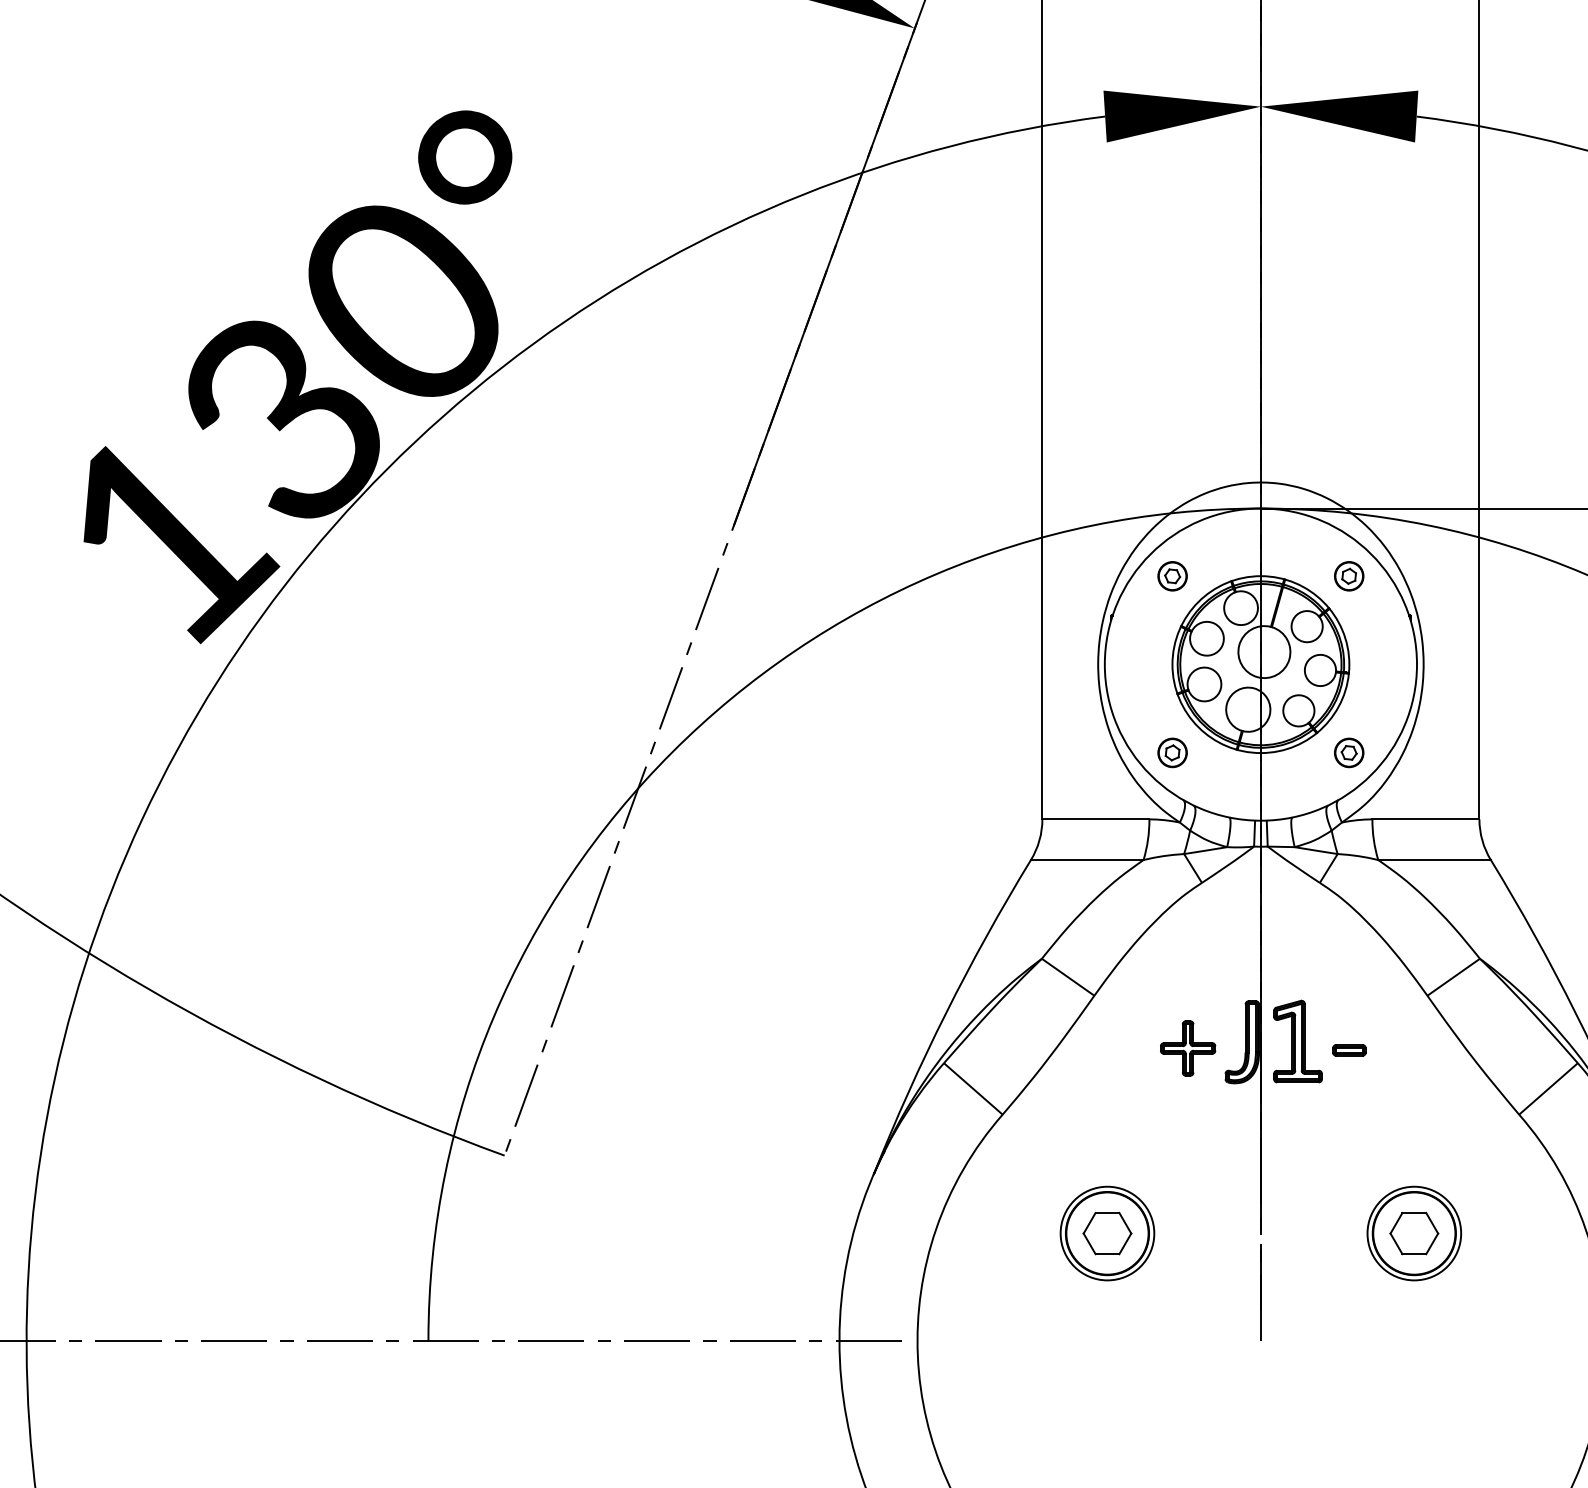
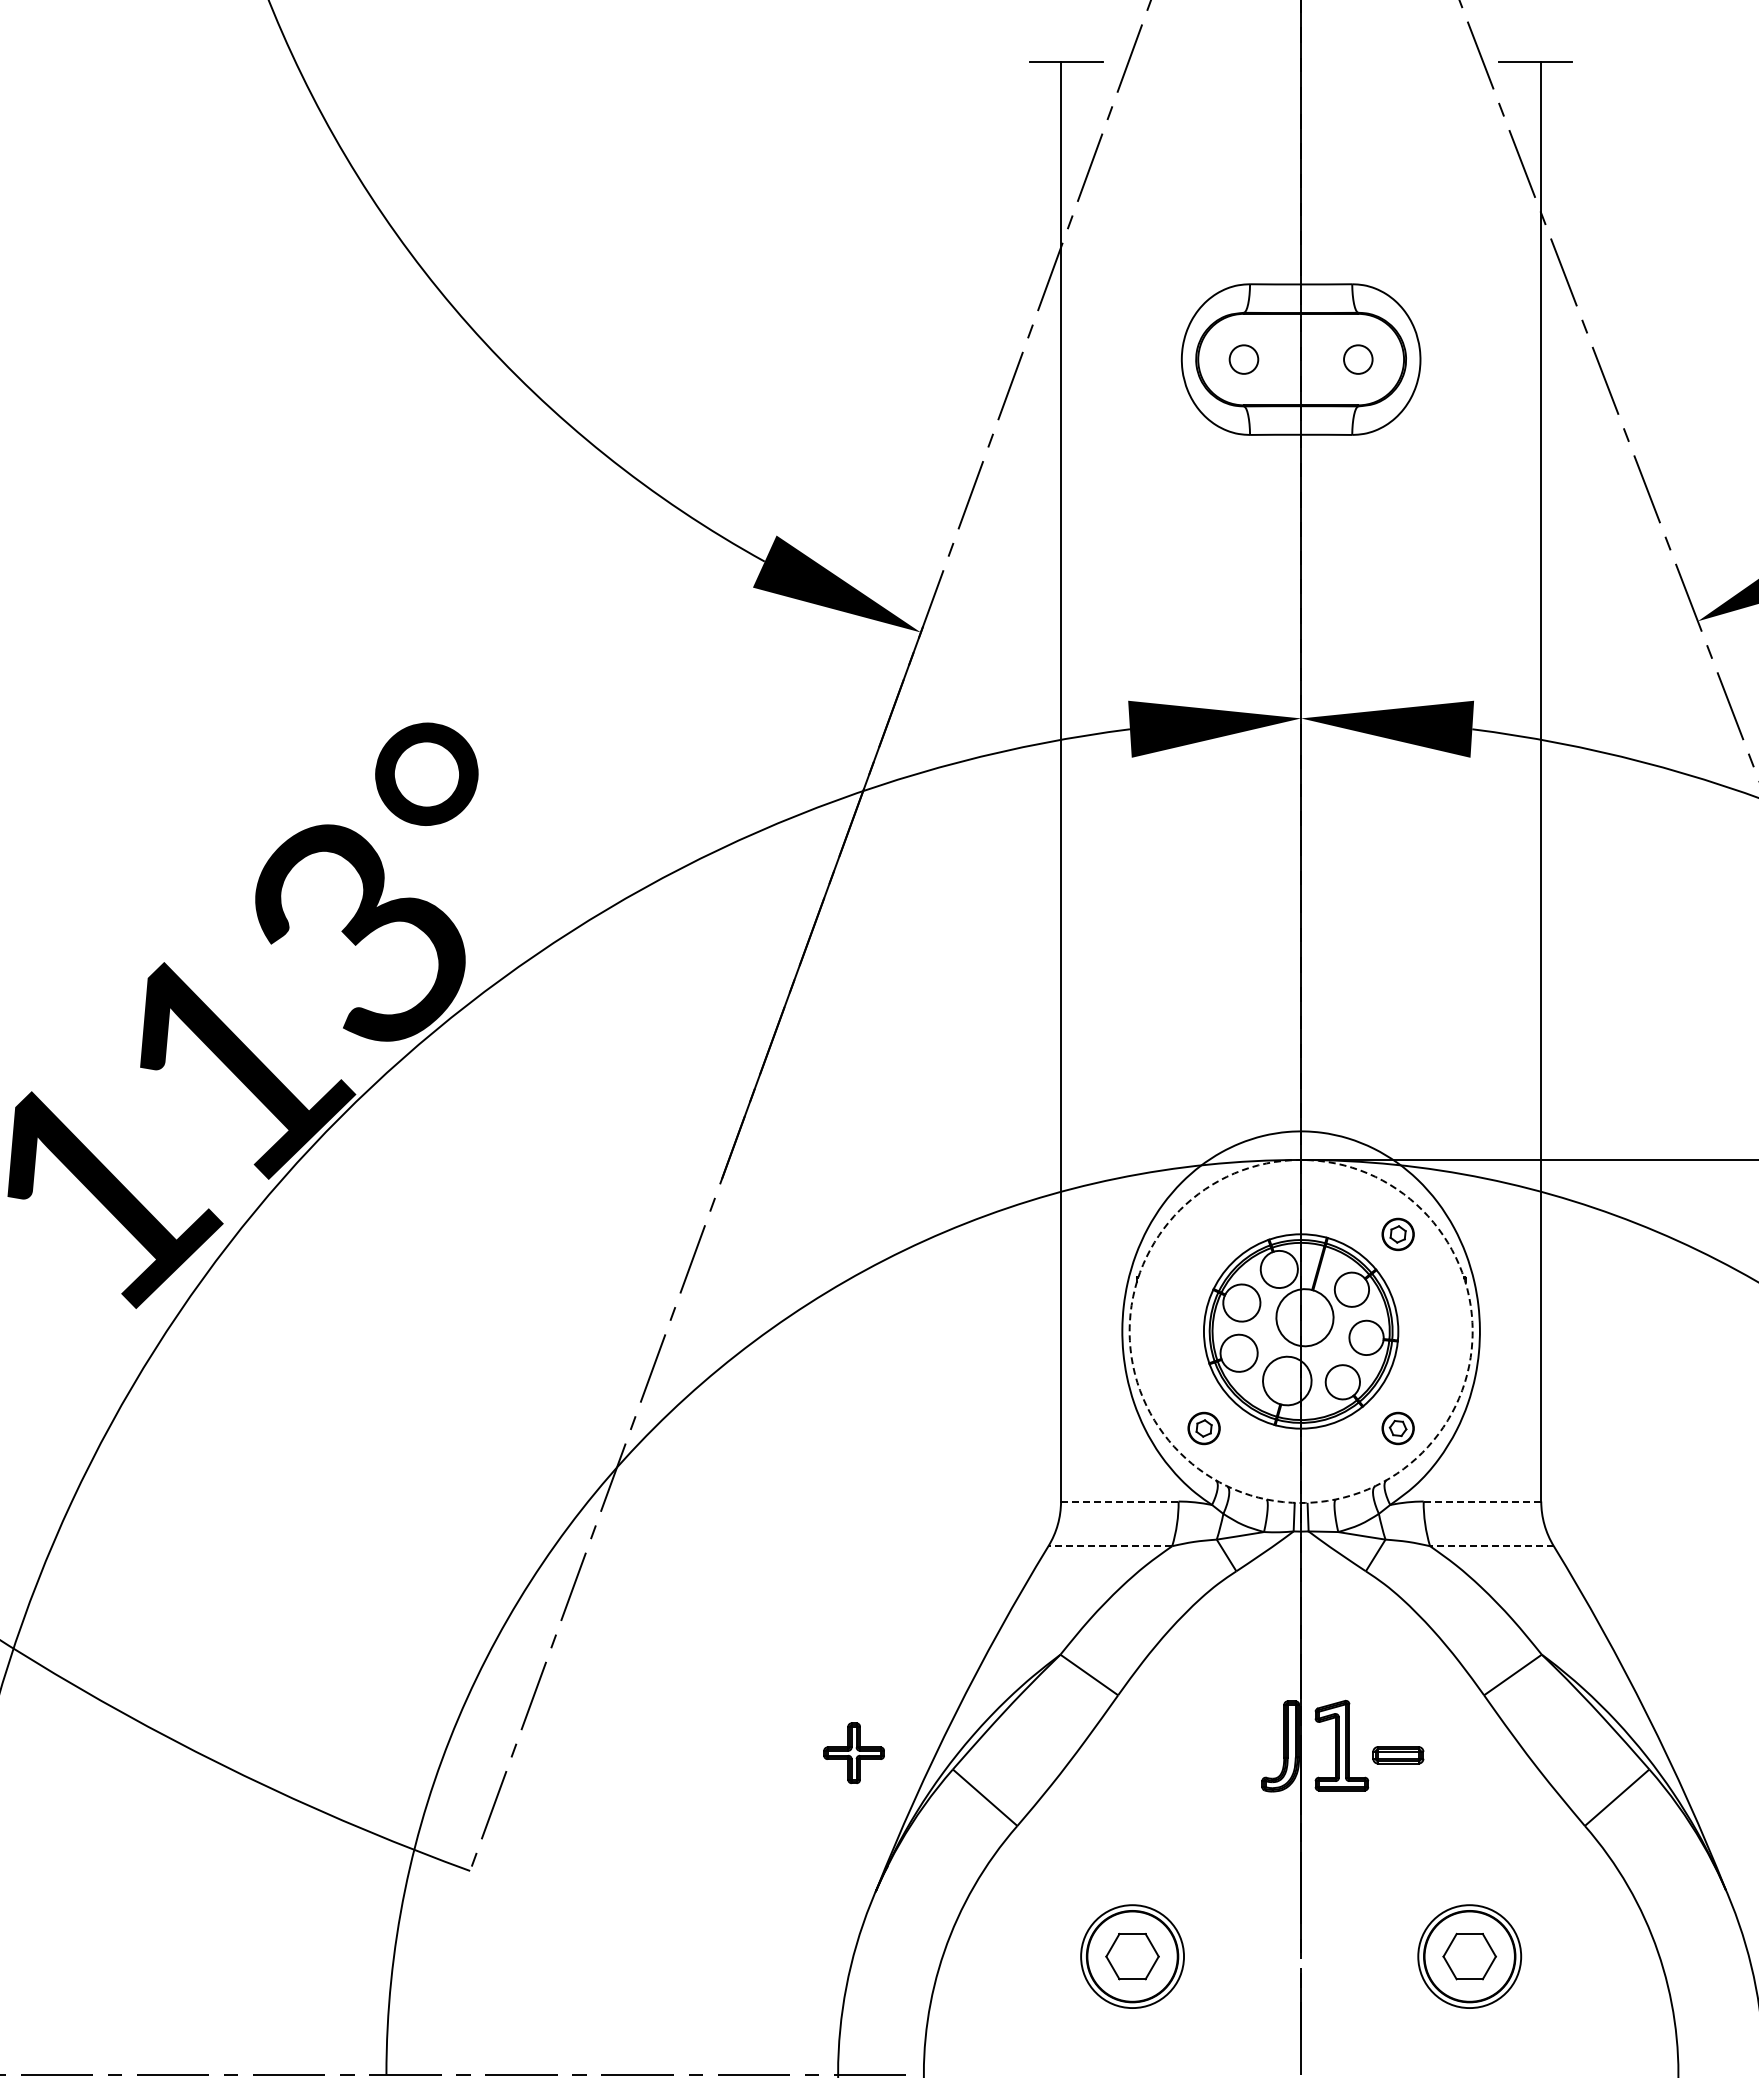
text: (343, 364) -> (293, 1001), 130° -> 113°
part: (1172, 576) -> (1203, 1234), removed
circle: (1260, 663) -> (1300, 1330), solid -> dashed
line: (1095, 819) -> (1119, 1501), solid -> dashed
line: (1425, 819) -> (1482, 1501), solid -> dashed
line: (1087, 860) -> (1110, 1546), solid -> dashed
line: (1434, 860) -> (1491, 1546), solid -> dashed
part: (1187, 1047) -> (853, 1752), moved
part: (1349, 1050) -> (1398, 1755), size x1.4

